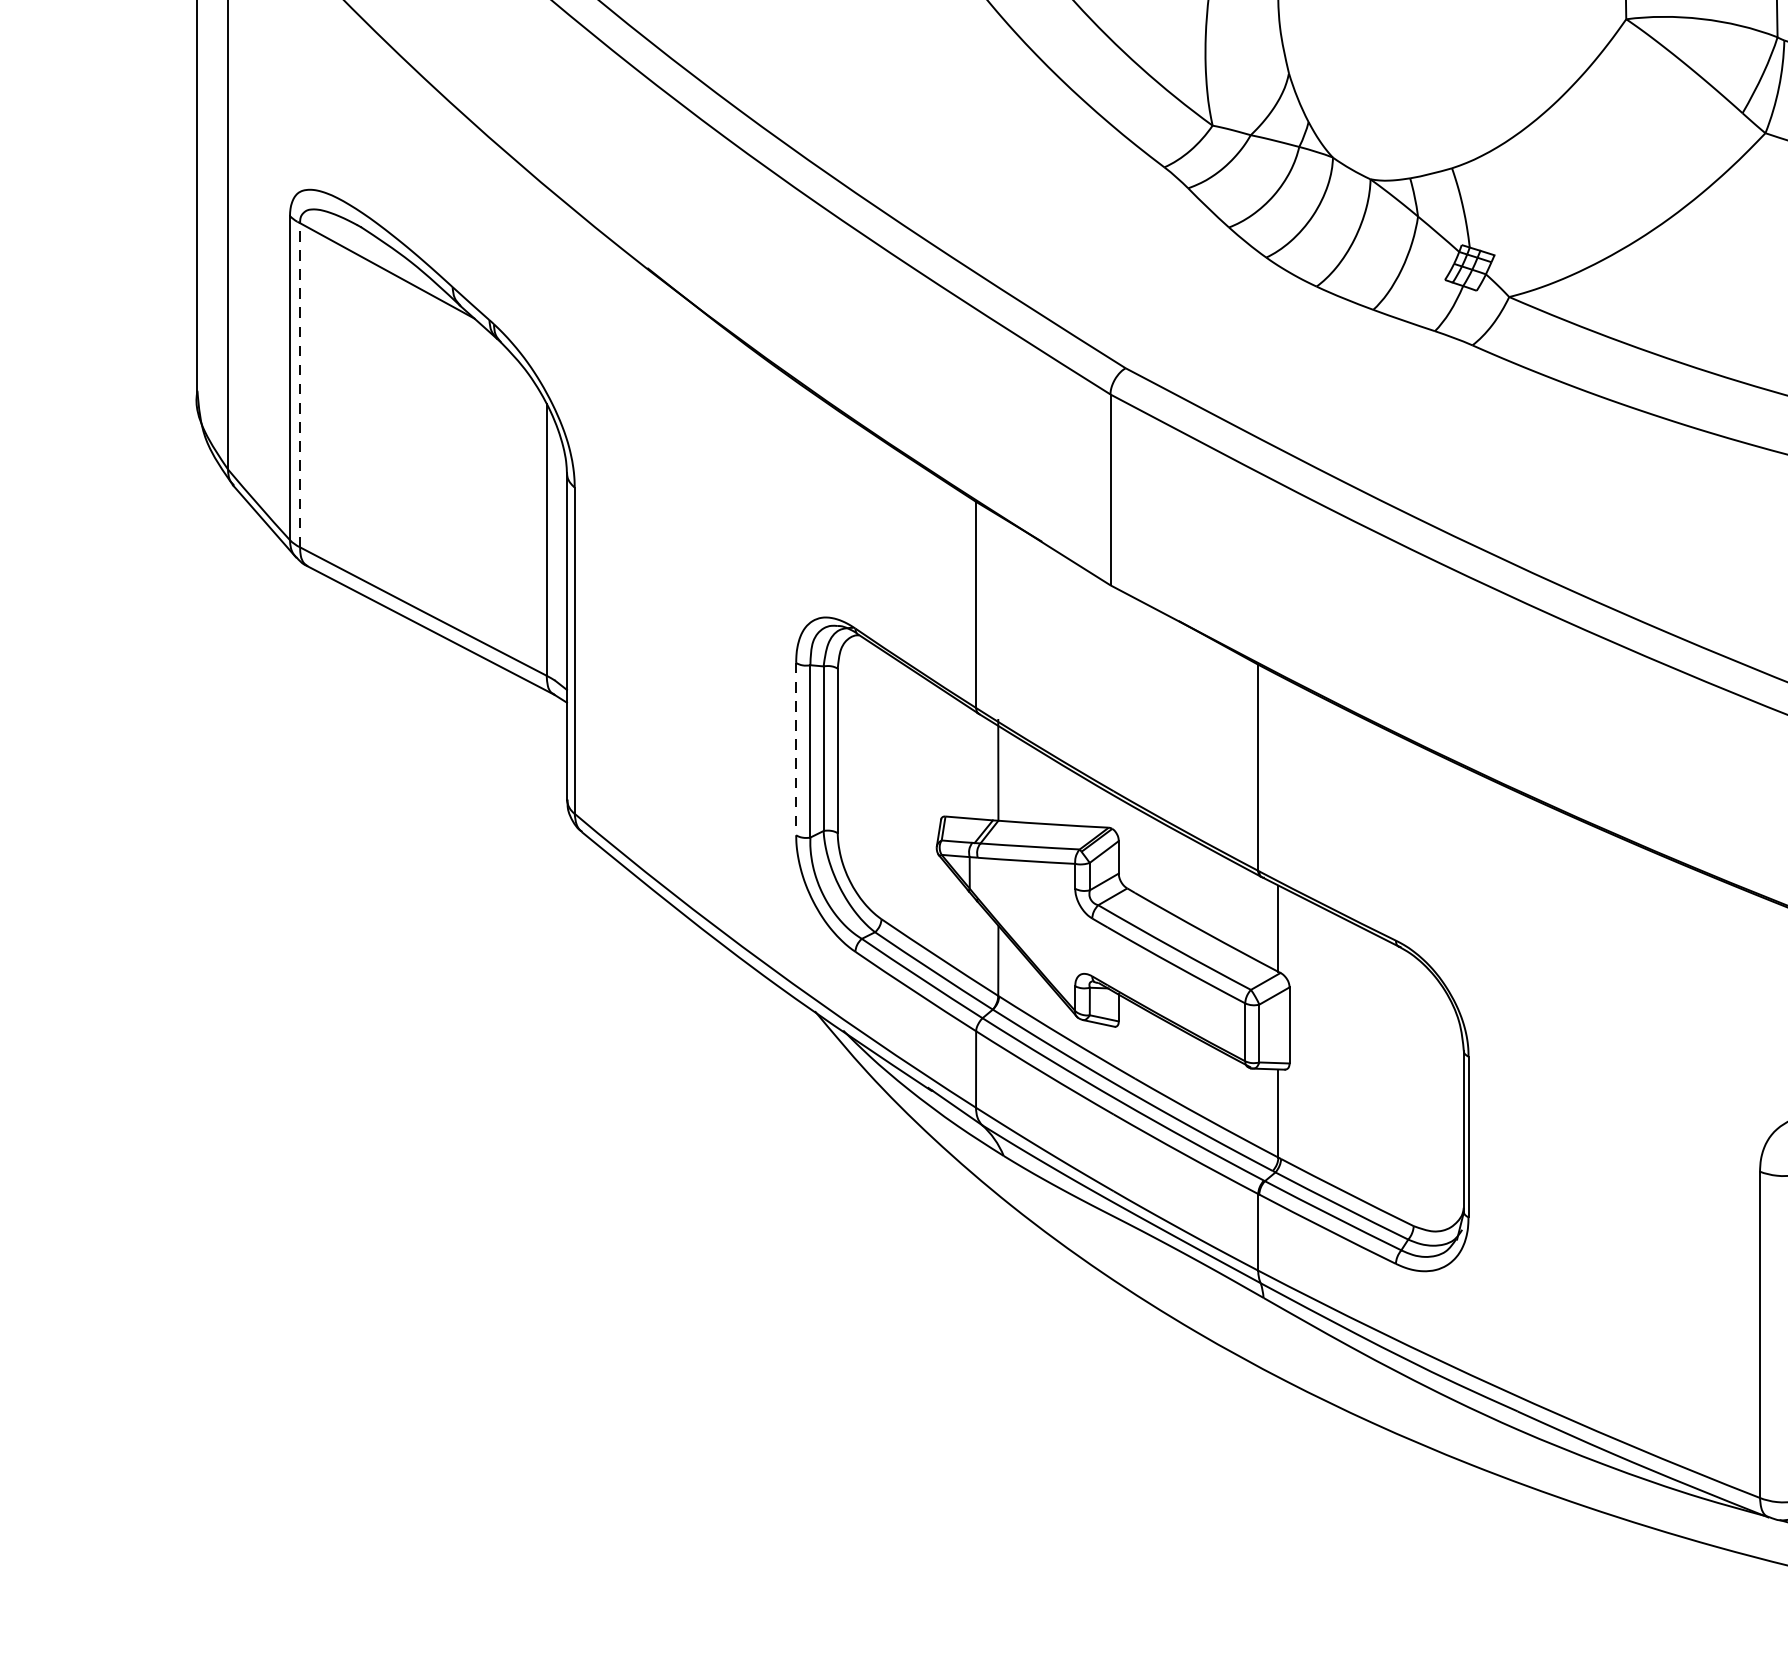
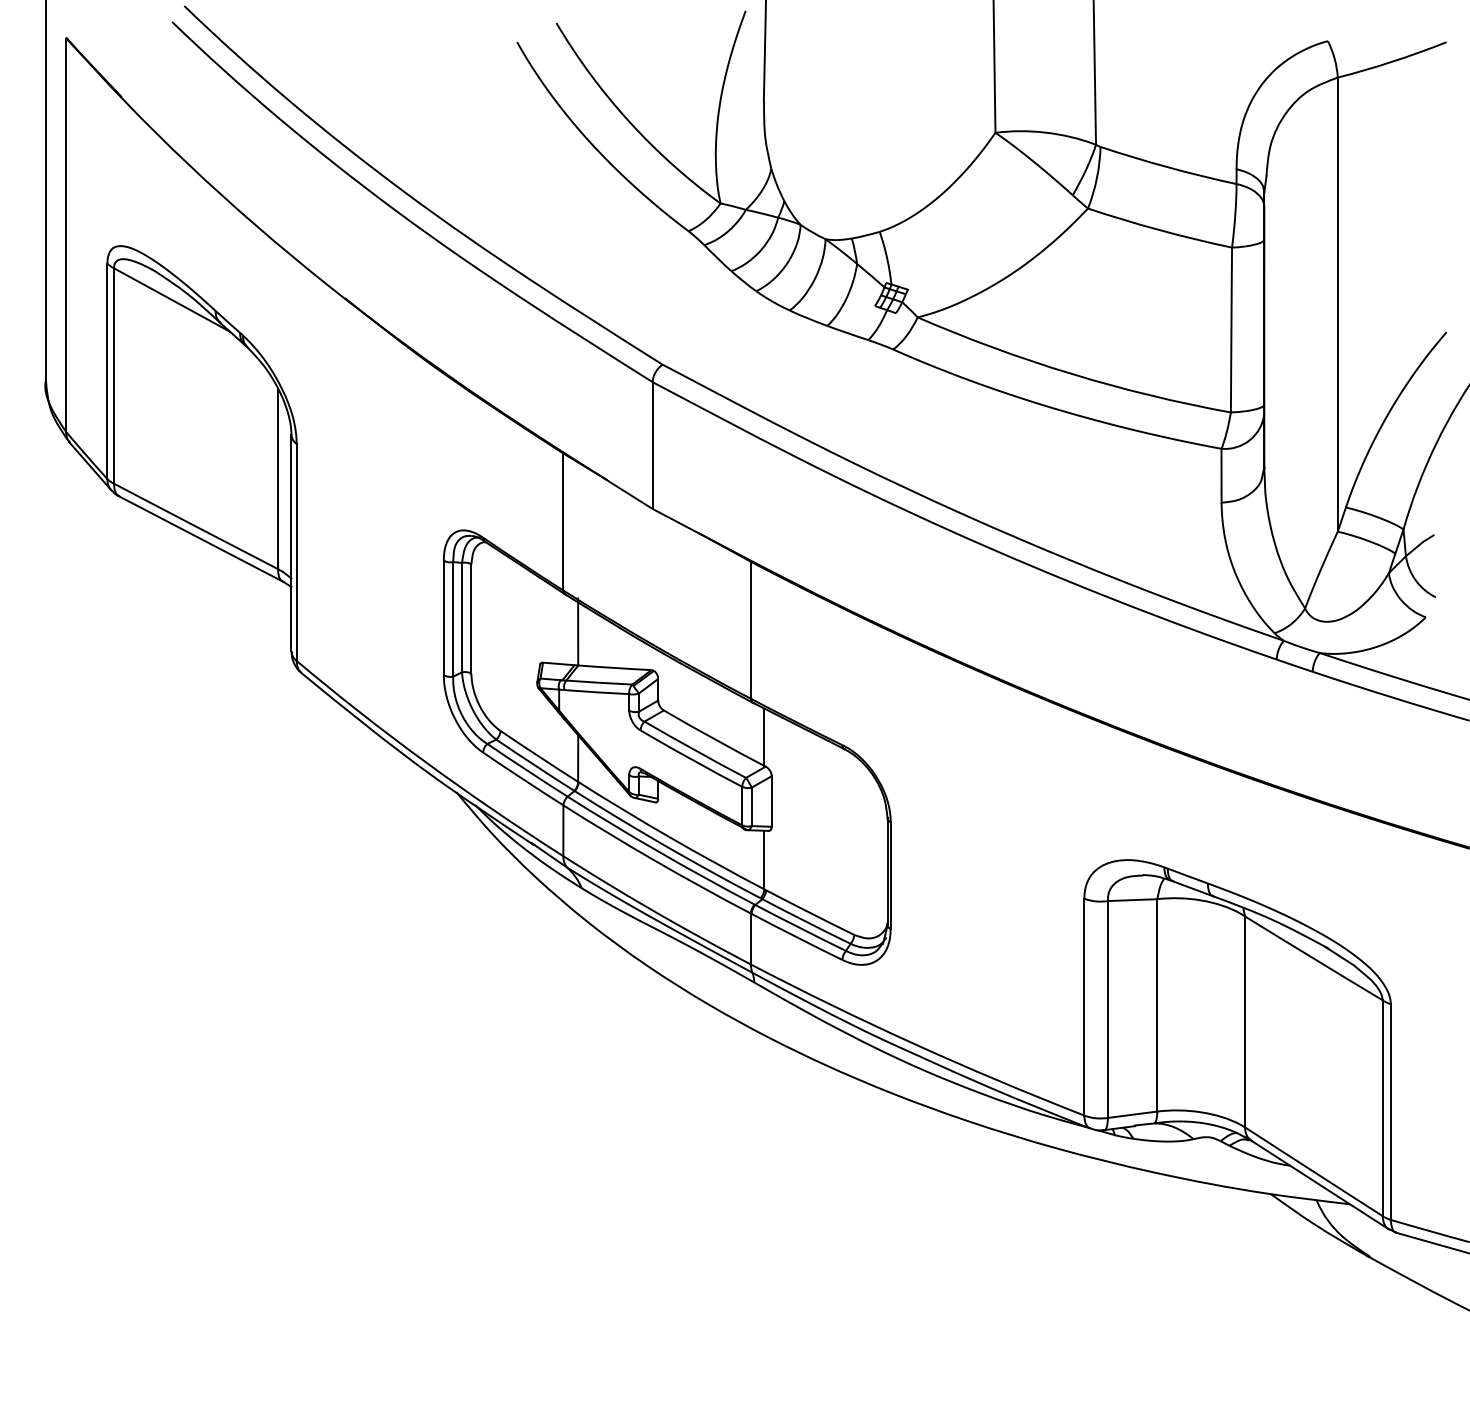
line: (300, 385) -> (114, 376), dashed -> solid
line: (795, 750) -> (443, 618), dashed -> solid

